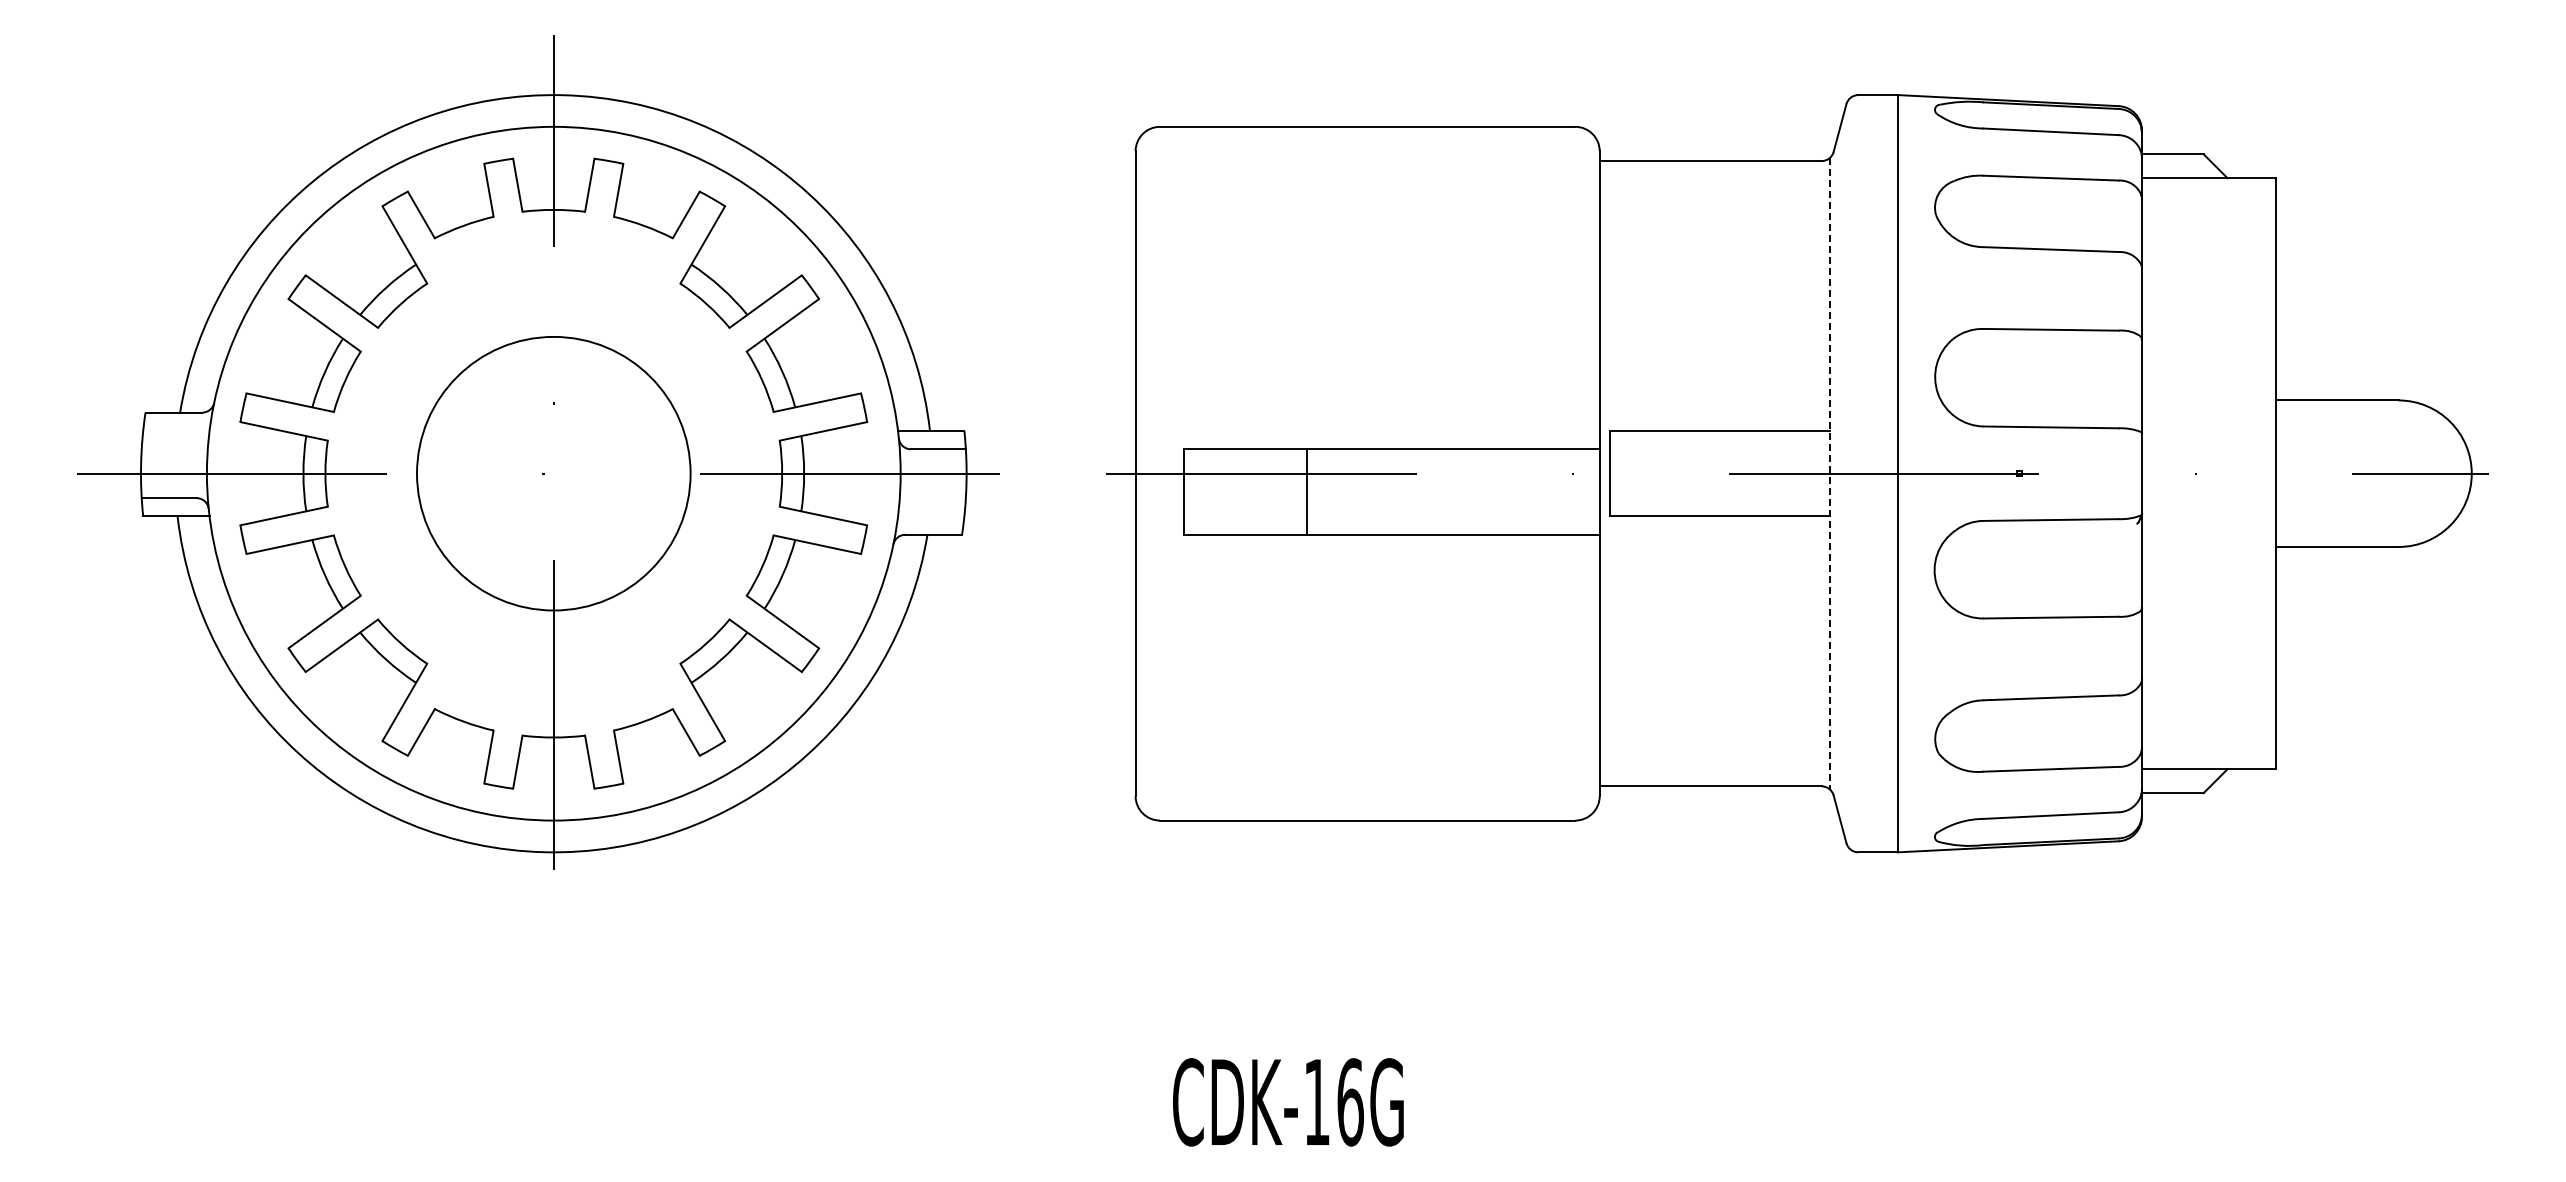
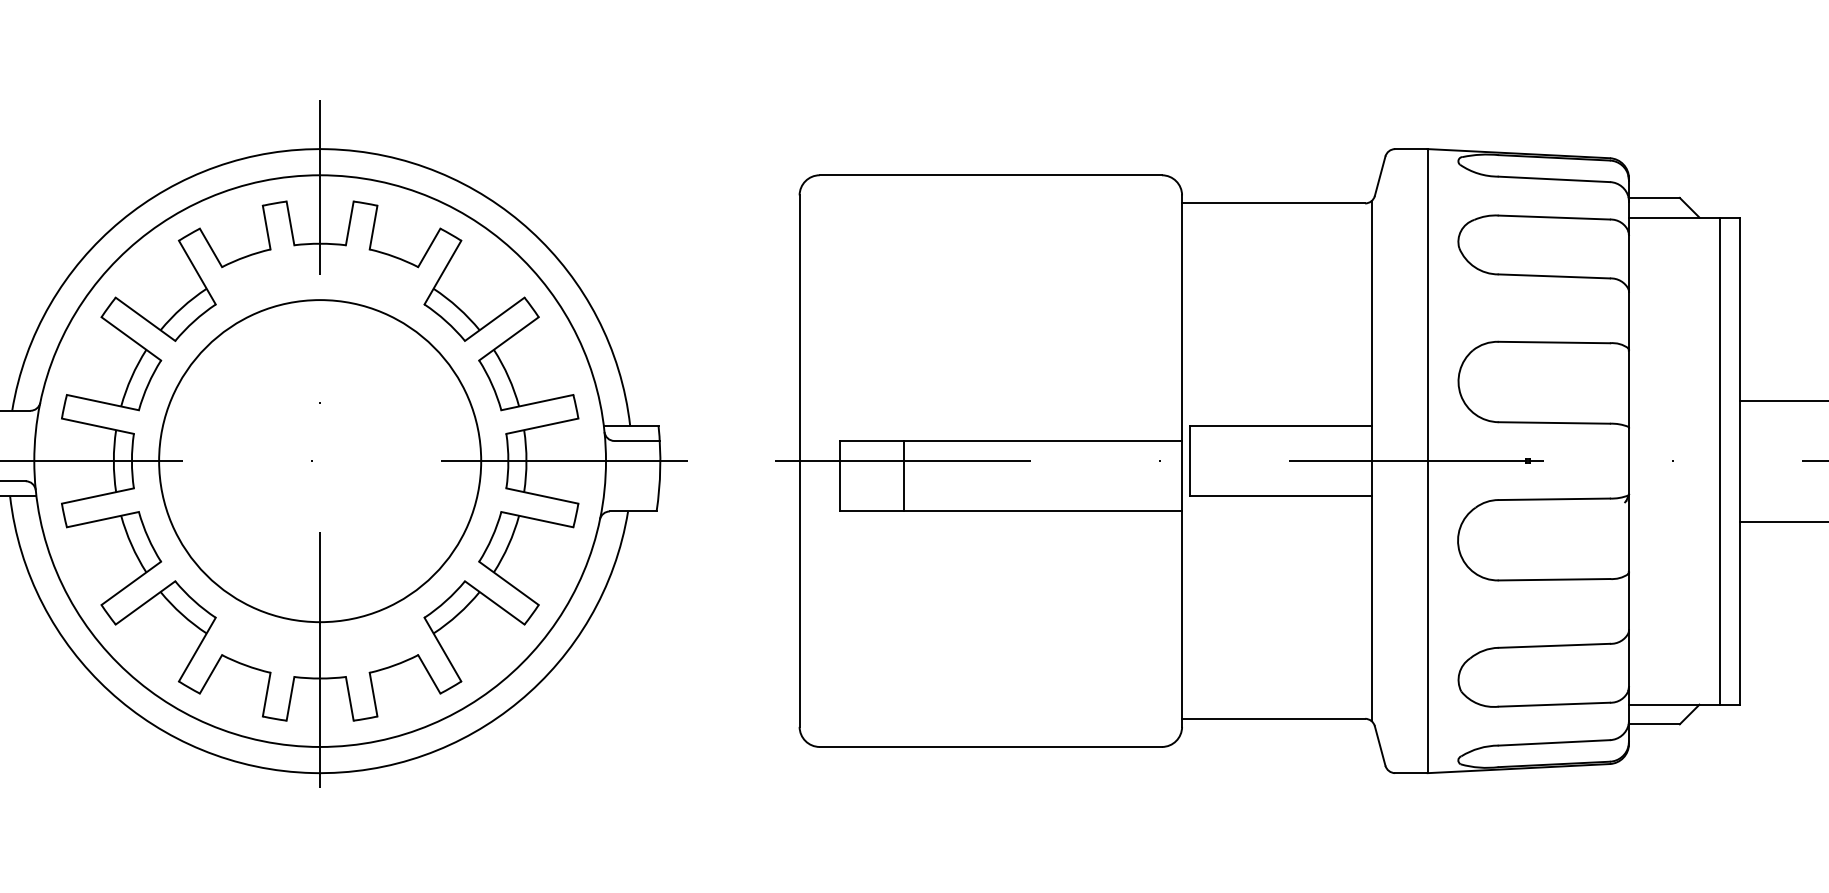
circle: (553, 473) -> (319, 460), size x1.43
line: (2251, 473) -> (1719, 460), added
line: (1829, 474) -> (1371, 461), dashed -> solid
line: (1306, 491) -> (904, 475), moved

